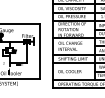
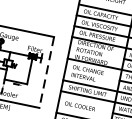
line: (39, 51) -> (46, 72), solid -> dashed

